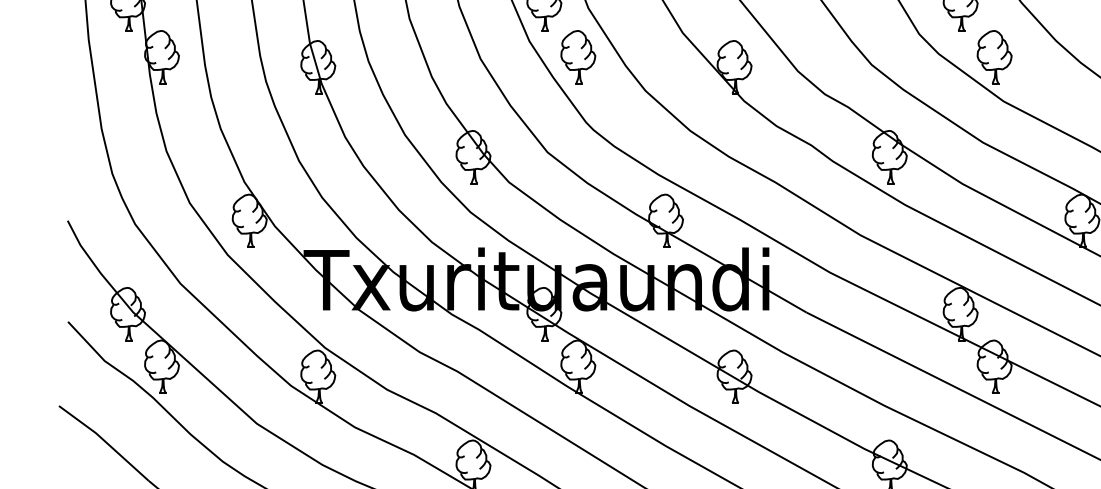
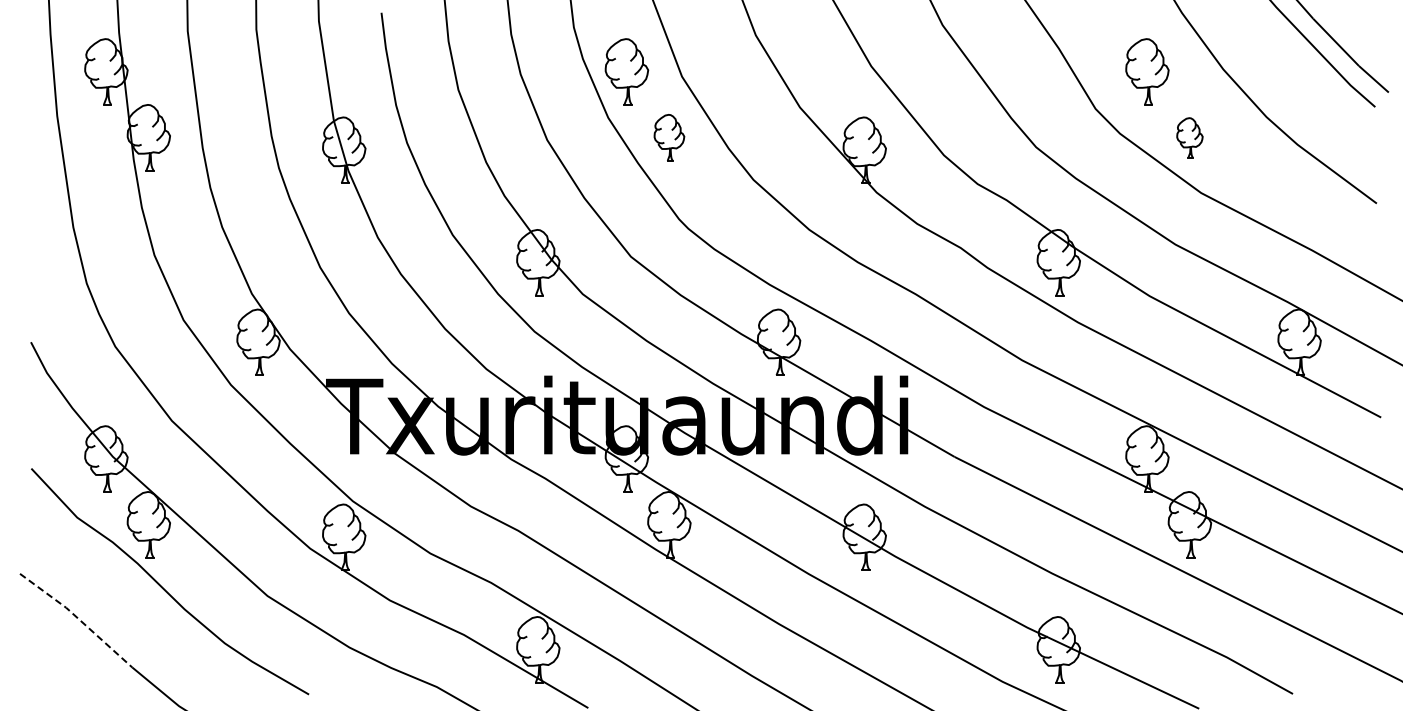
part: (578, 57) -> (669, 137), size x0.7
part: (994, 57) -> (1189, 137), size x0.6
line: (104, 440) -> (77, 617), solid -> dashed

